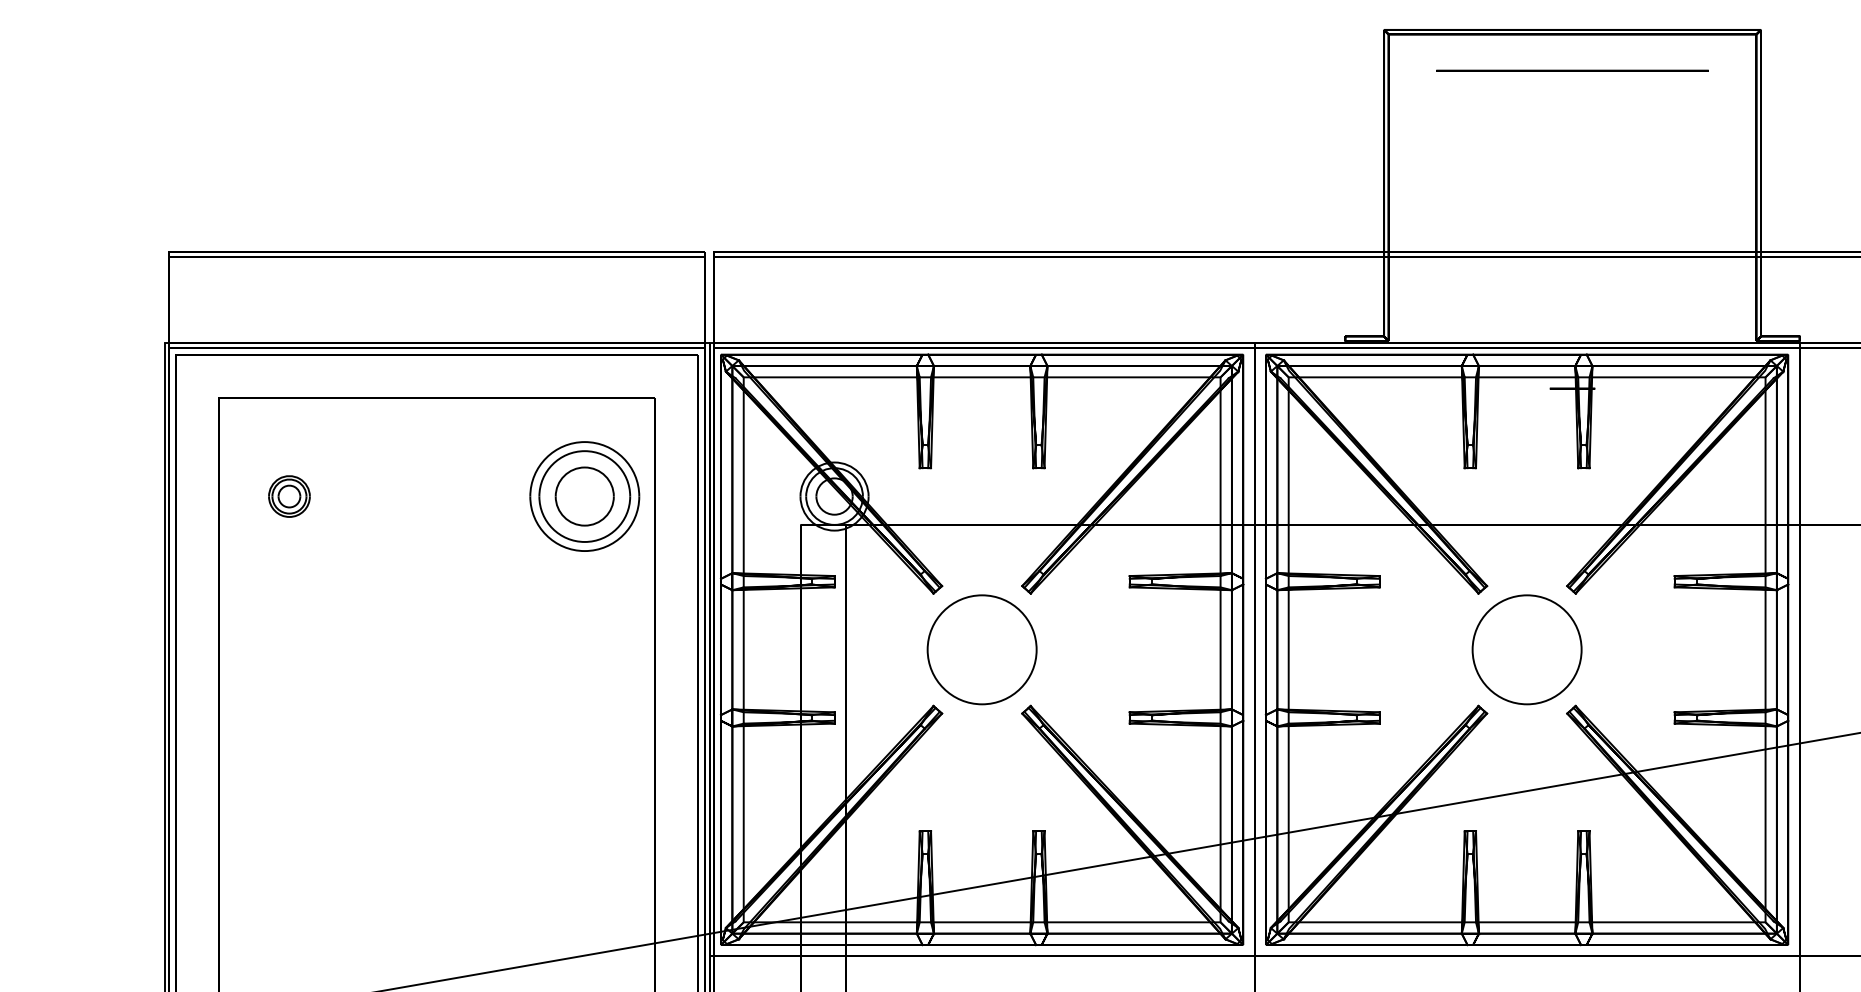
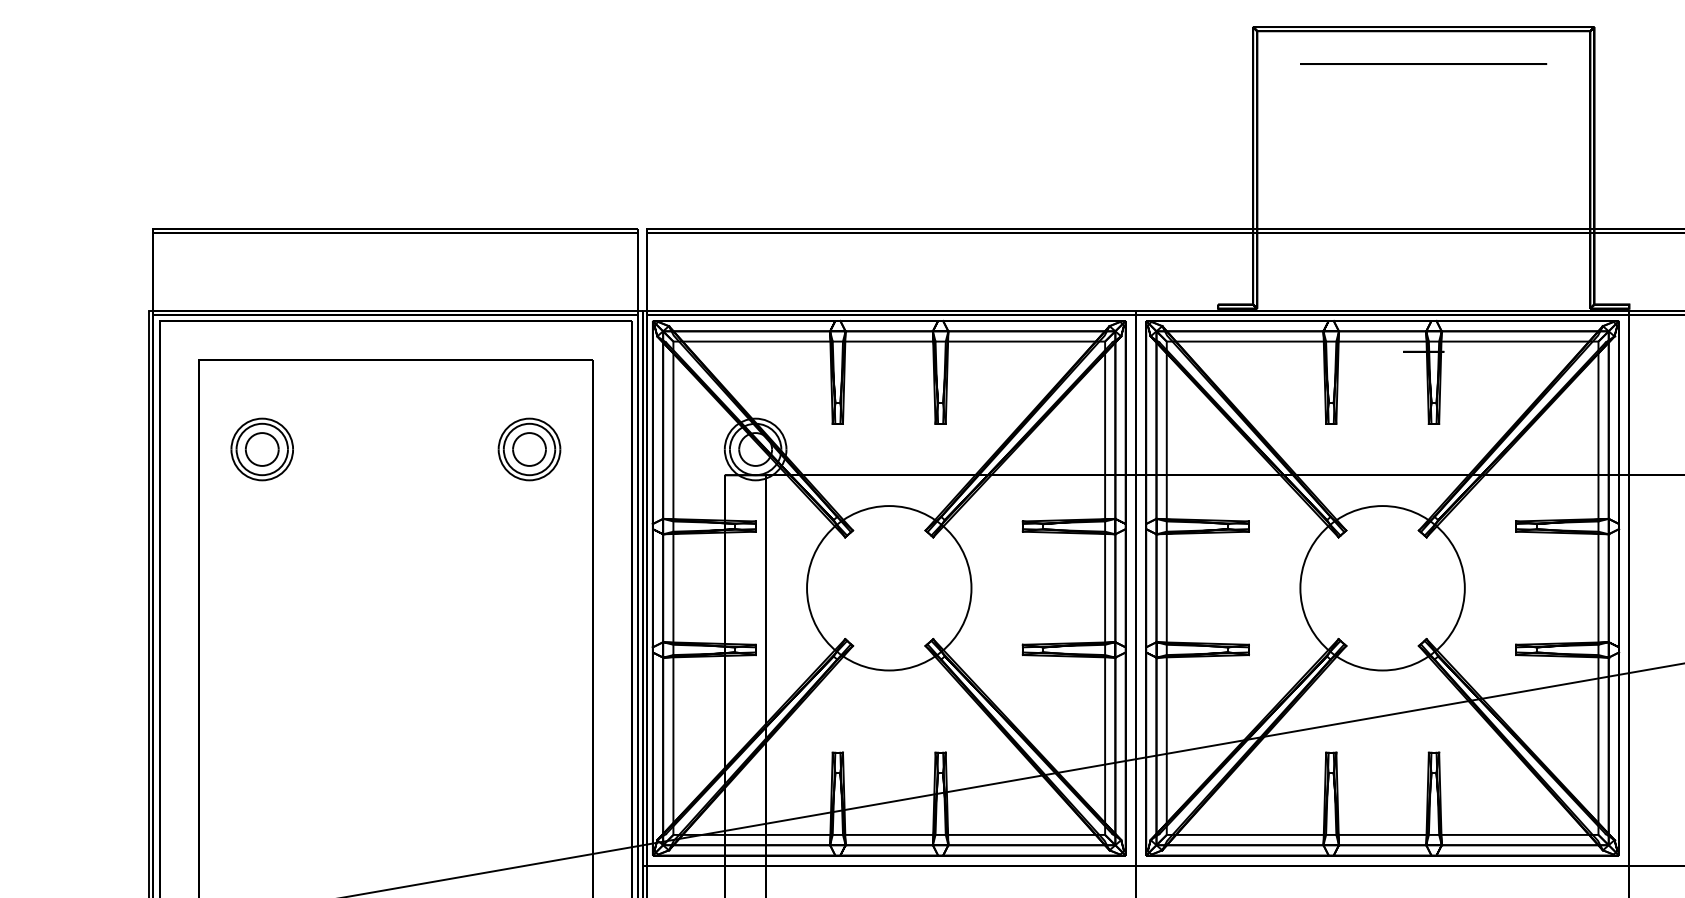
part: (288, 496) -> (261, 449), size x1.67
part: (584, 496) -> (529, 449), size x0.62
circle: (982, 650) -> (889, 588), size x1.67
circle: (1526, 650) -> (1382, 588), size x1.67

